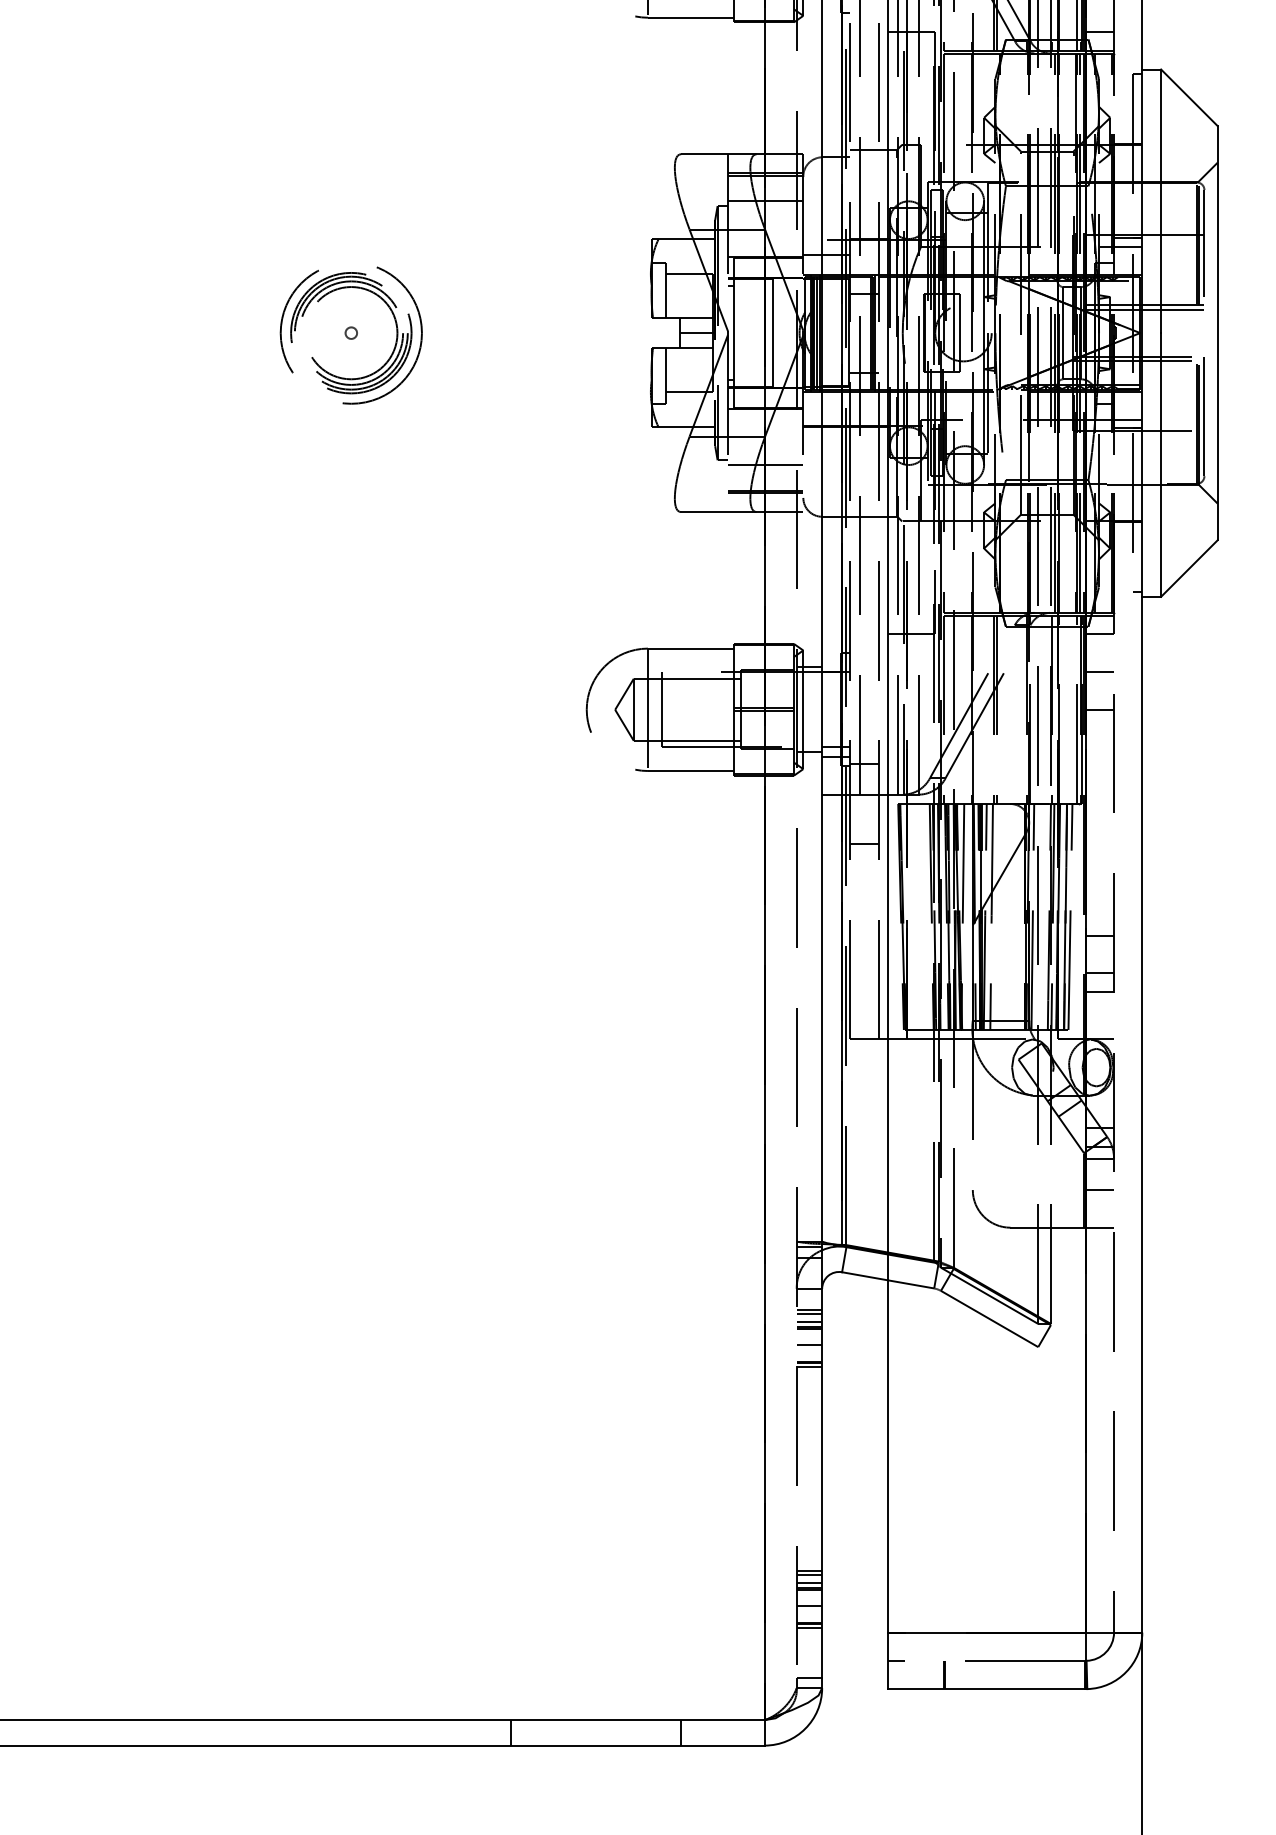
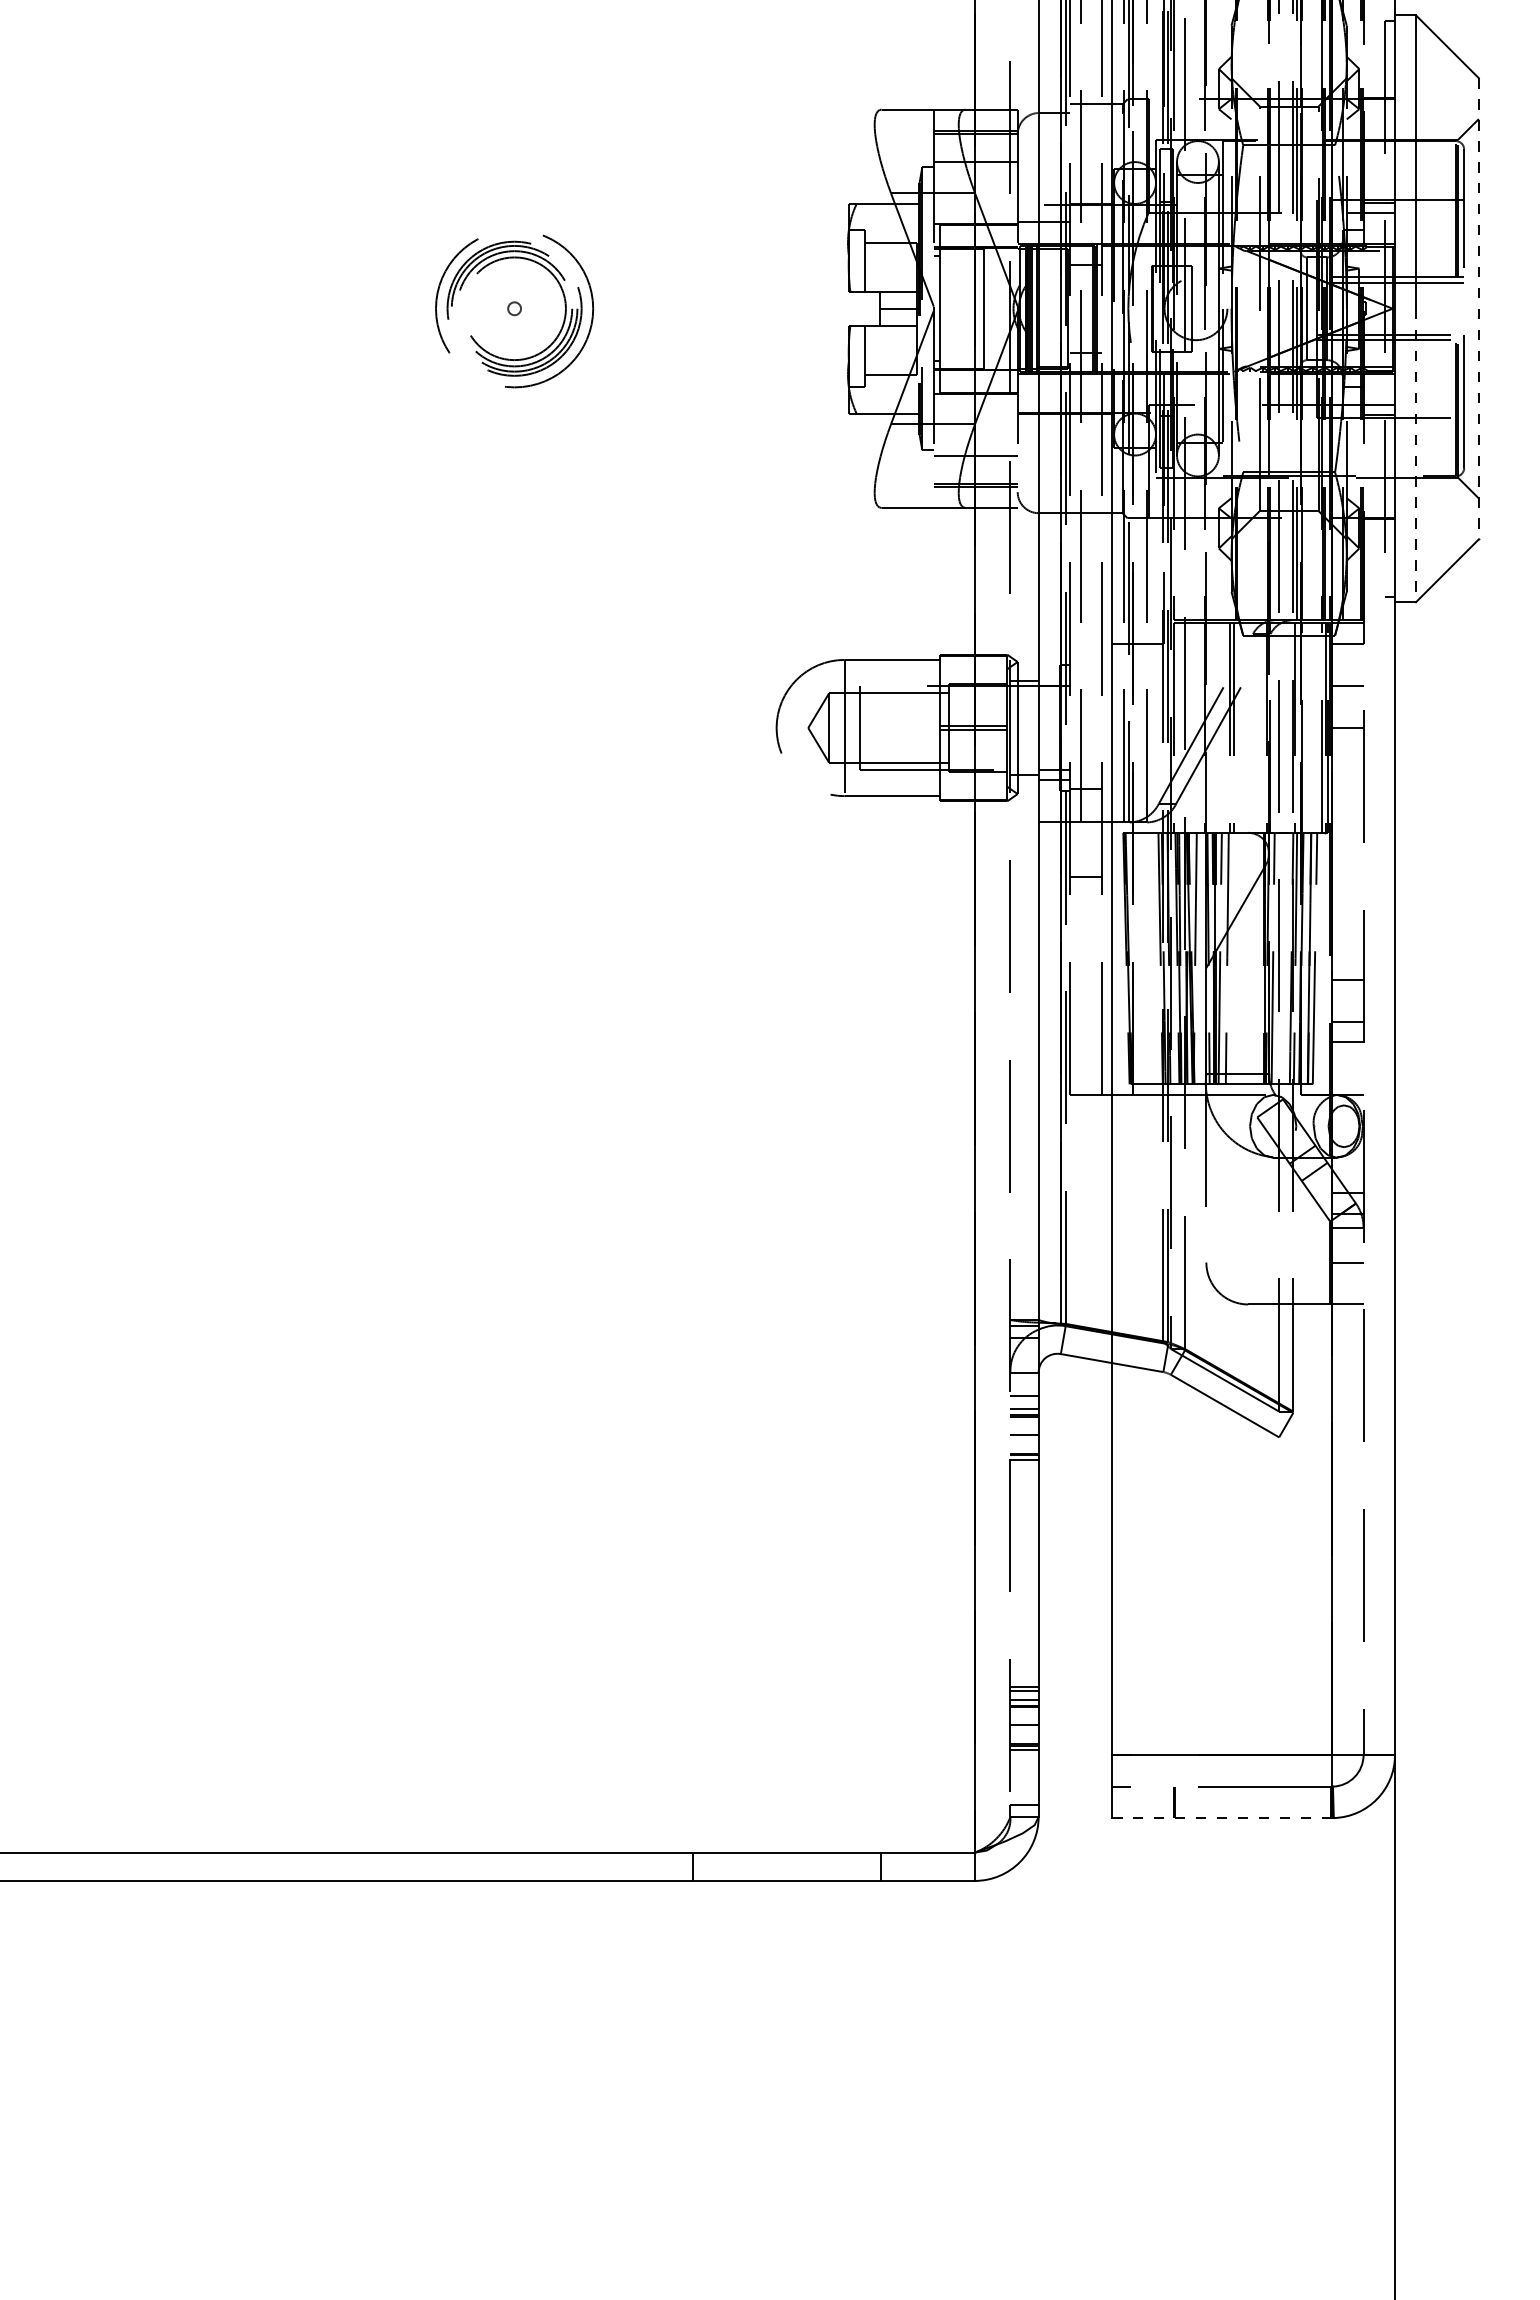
line: (1217, 332) -> (1478, 308), solid -> dashed
line: (1160, 464) -> (1415, 455), solid -> dashed
line: (809, 1313) -> (1024, 1400), removed
line: (986, 1689) -> (1221, 1818), solid -> dashed

